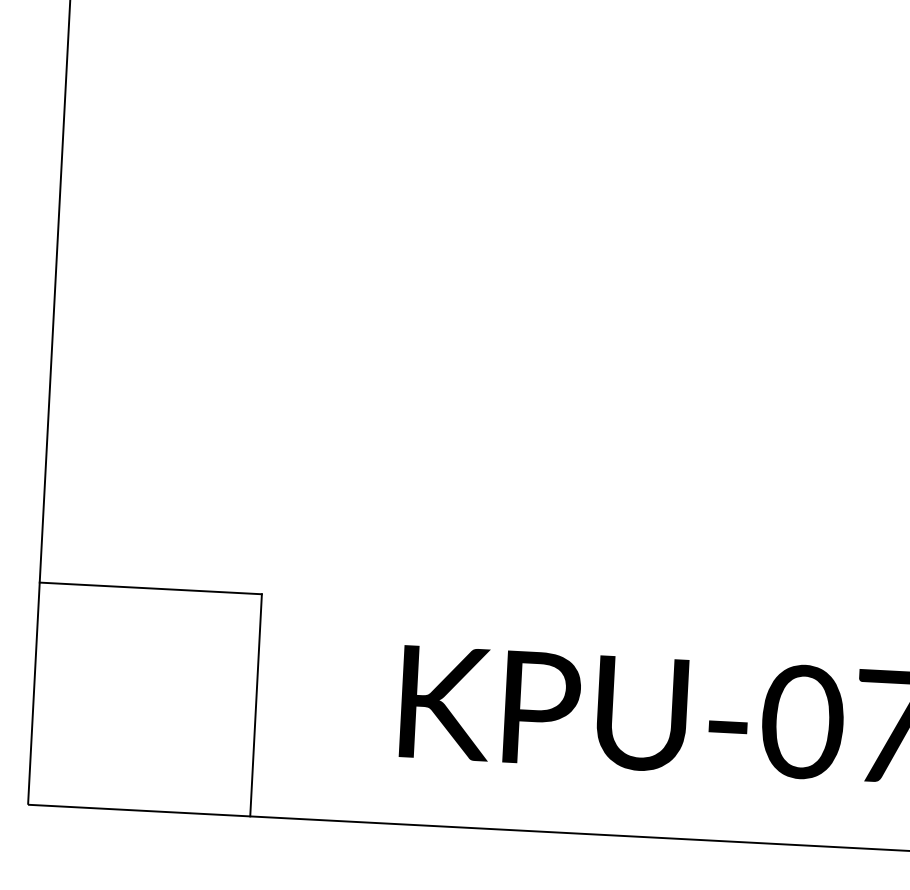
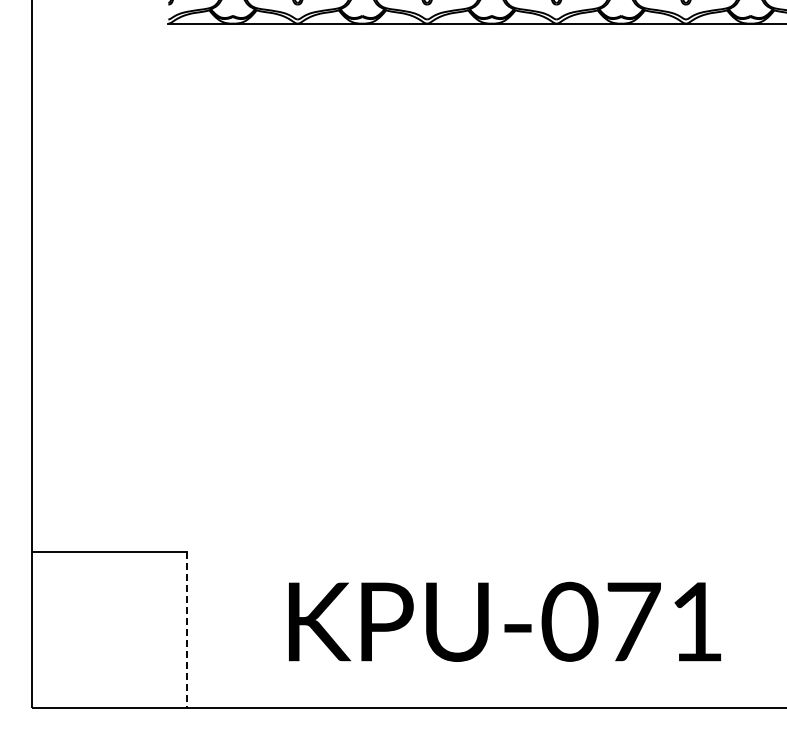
line: (256, 705) -> (187, 630), solid -> dashed

